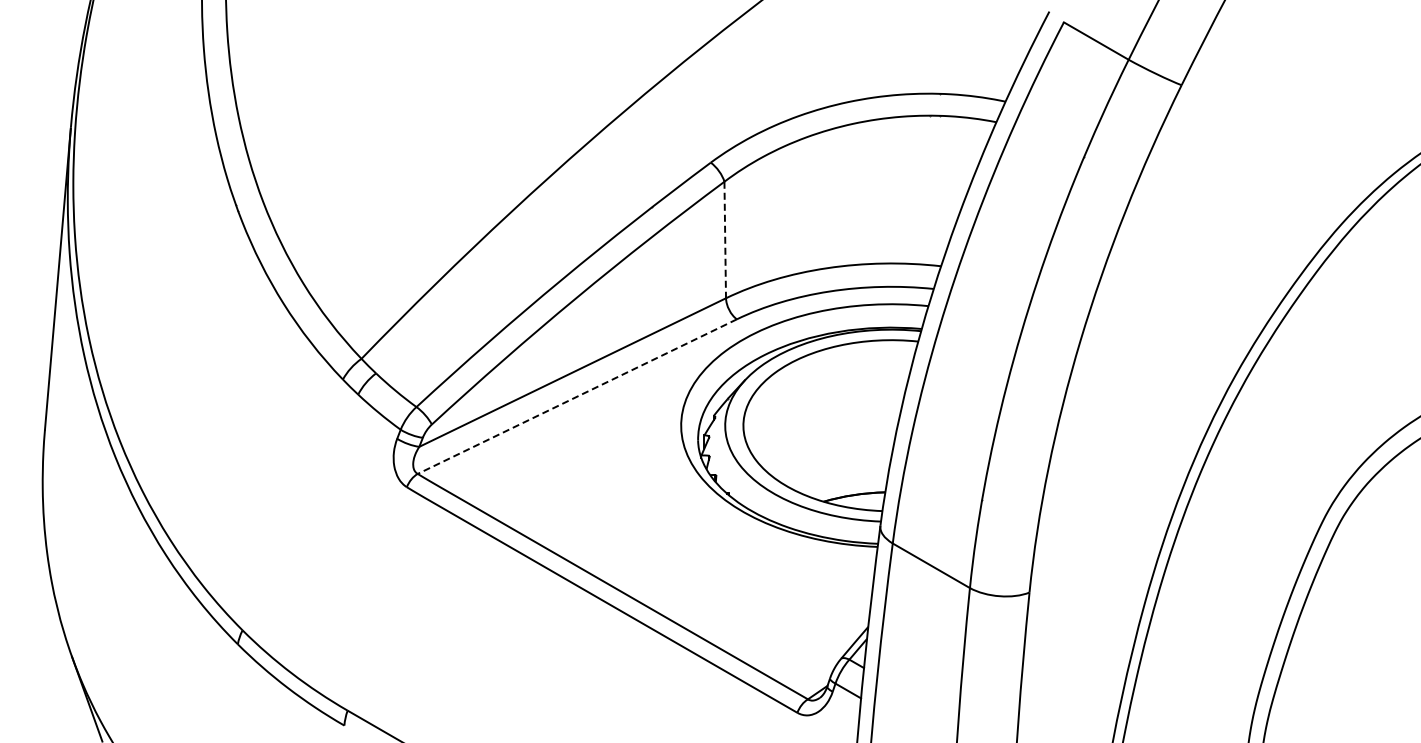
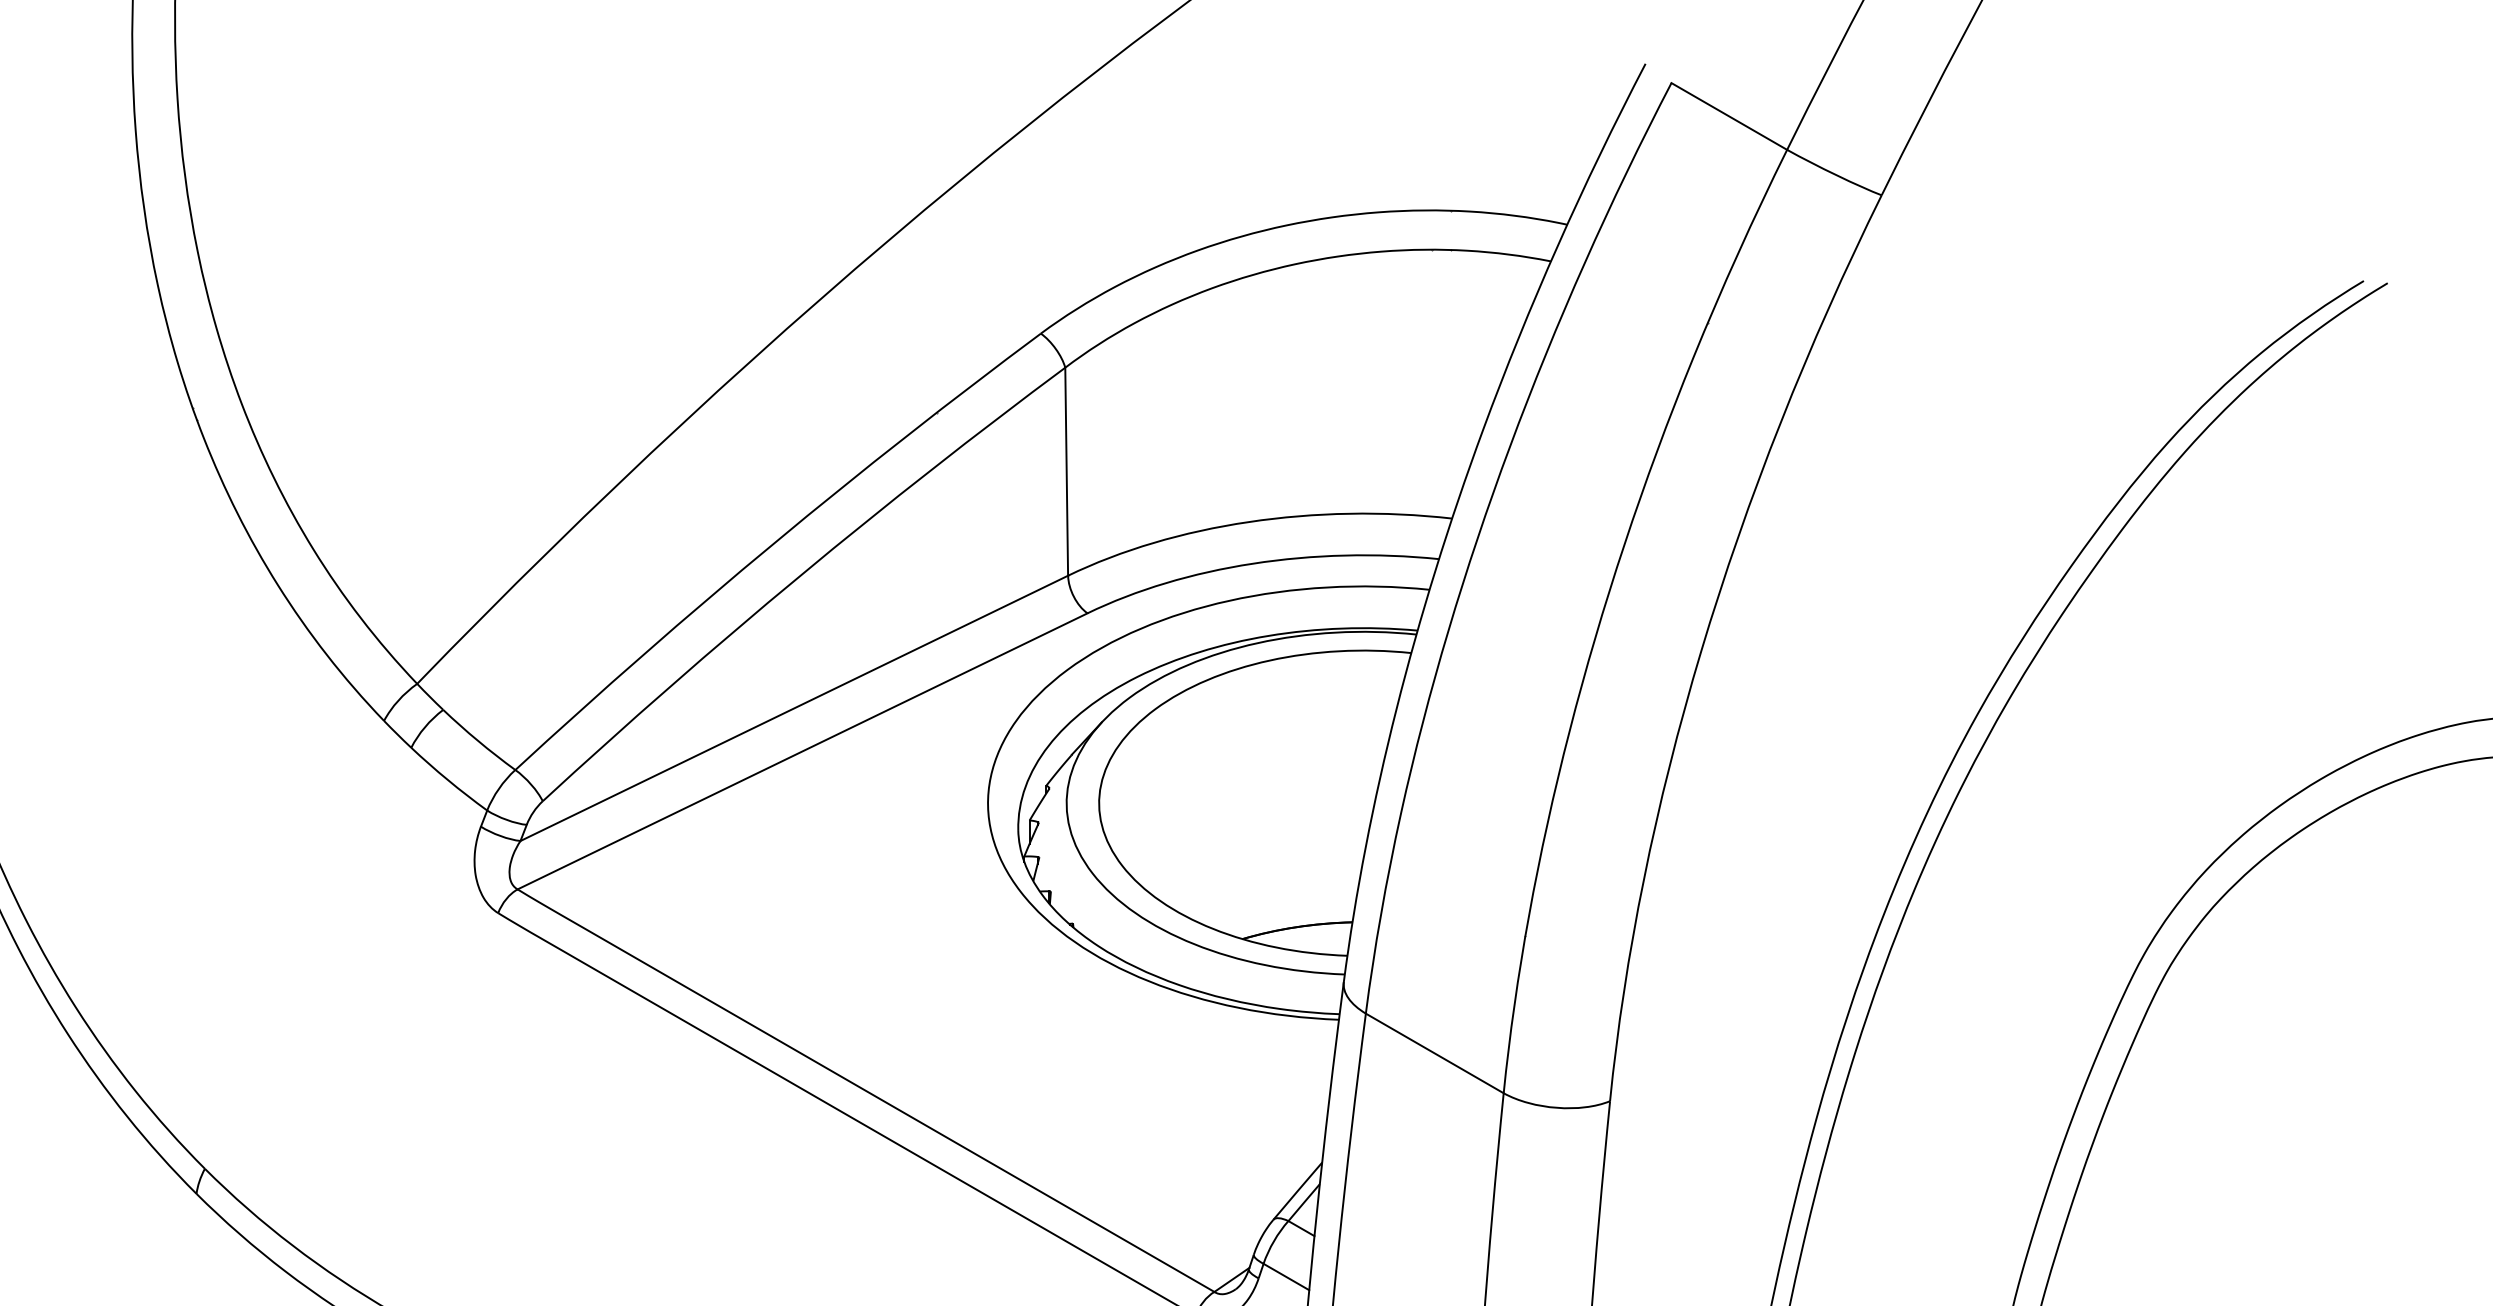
line: (725, 240) -> (1067, 472), dashed -> solid
line: (576, 396) -> (801, 751), dashed -> solid

